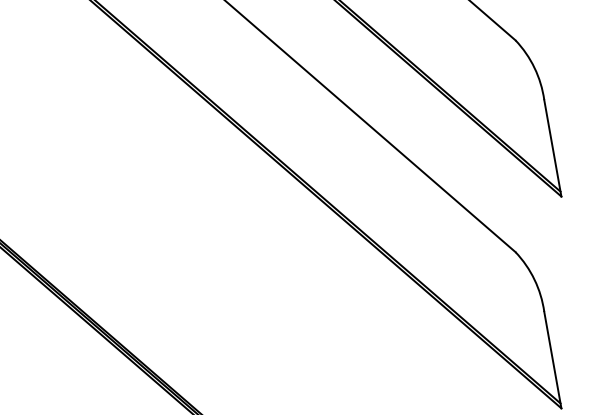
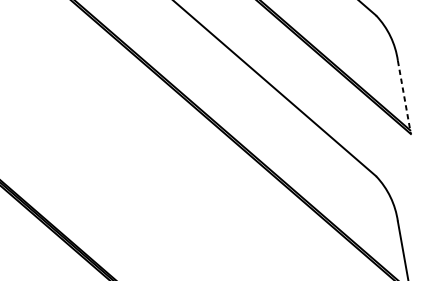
line: (552, 148) -> (404, 97), solid -> dashed

